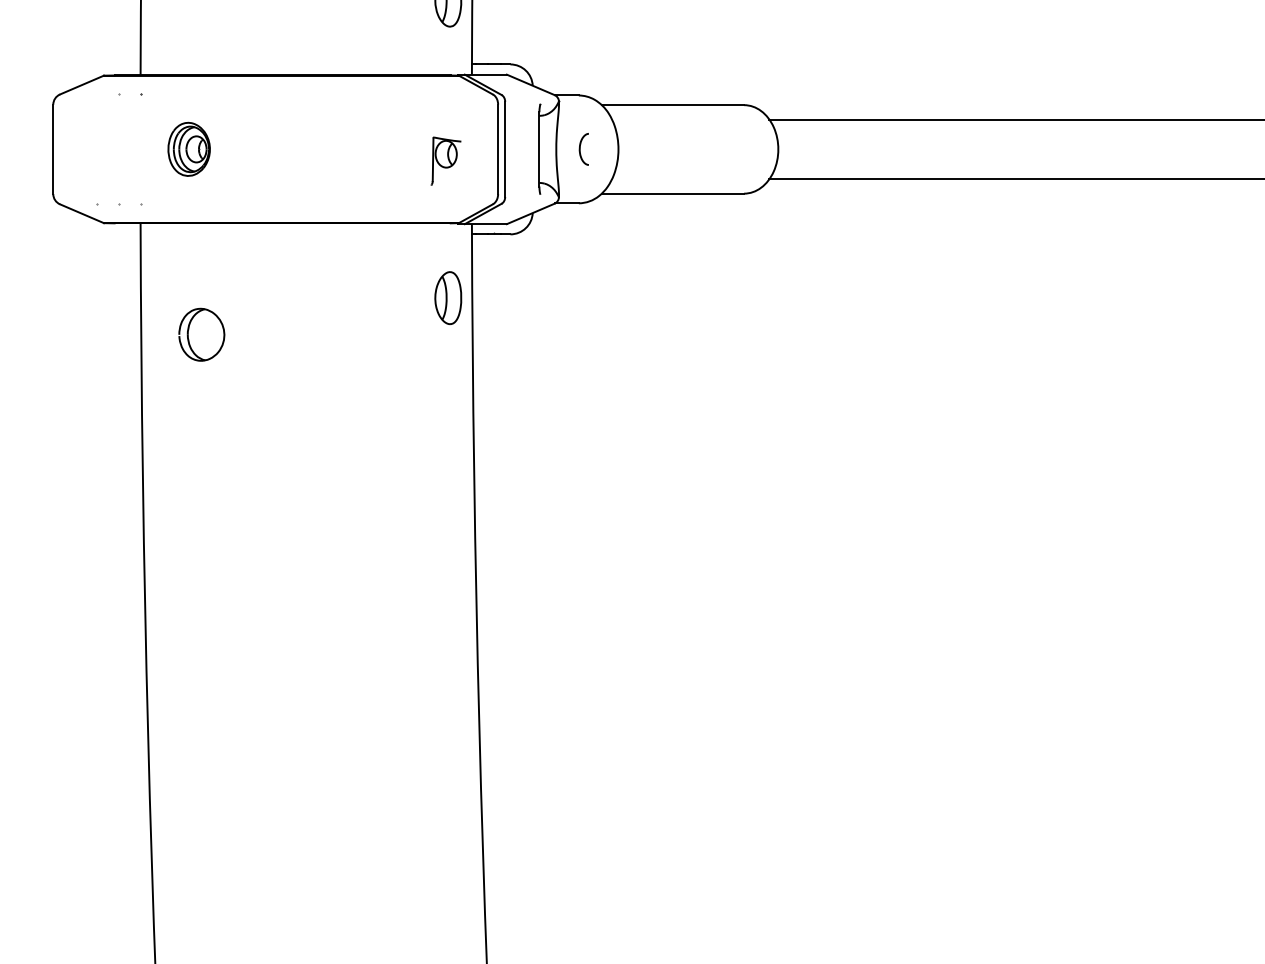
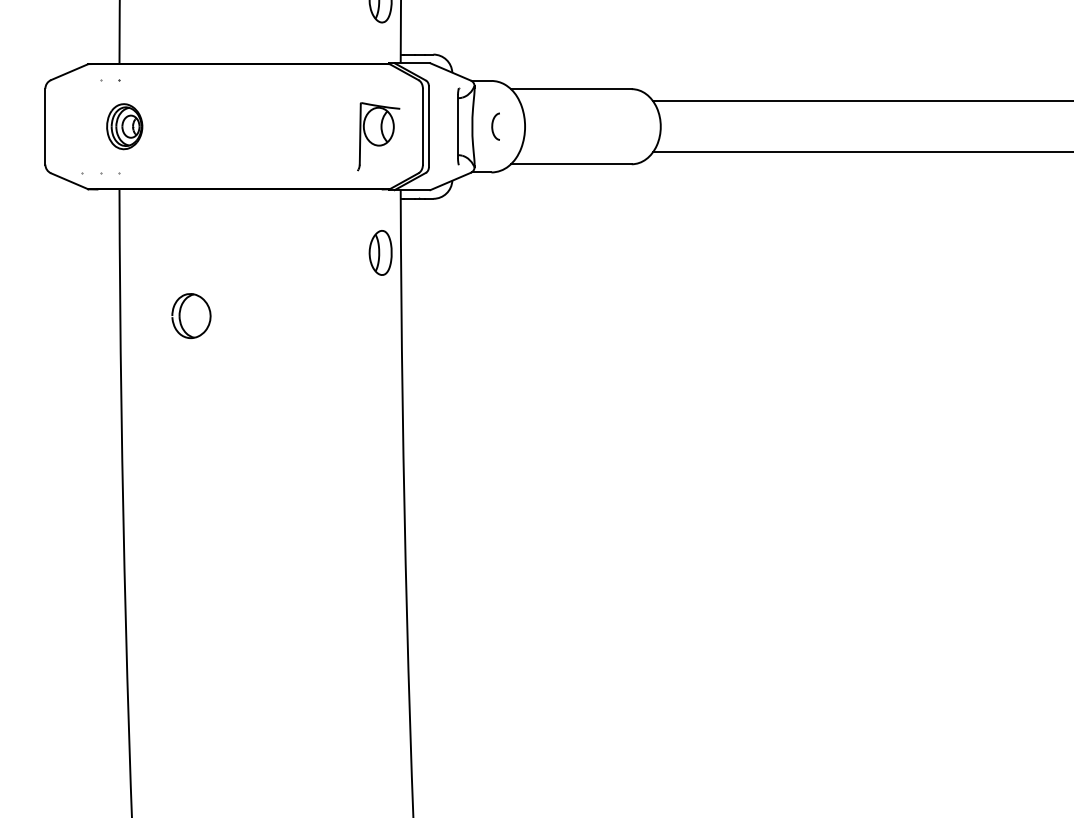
part: (188, 149) -> (124, 126), moved
part: (445, 160) -> (378, 136), size x1.67
part: (201, 334) -> (191, 315), moved

